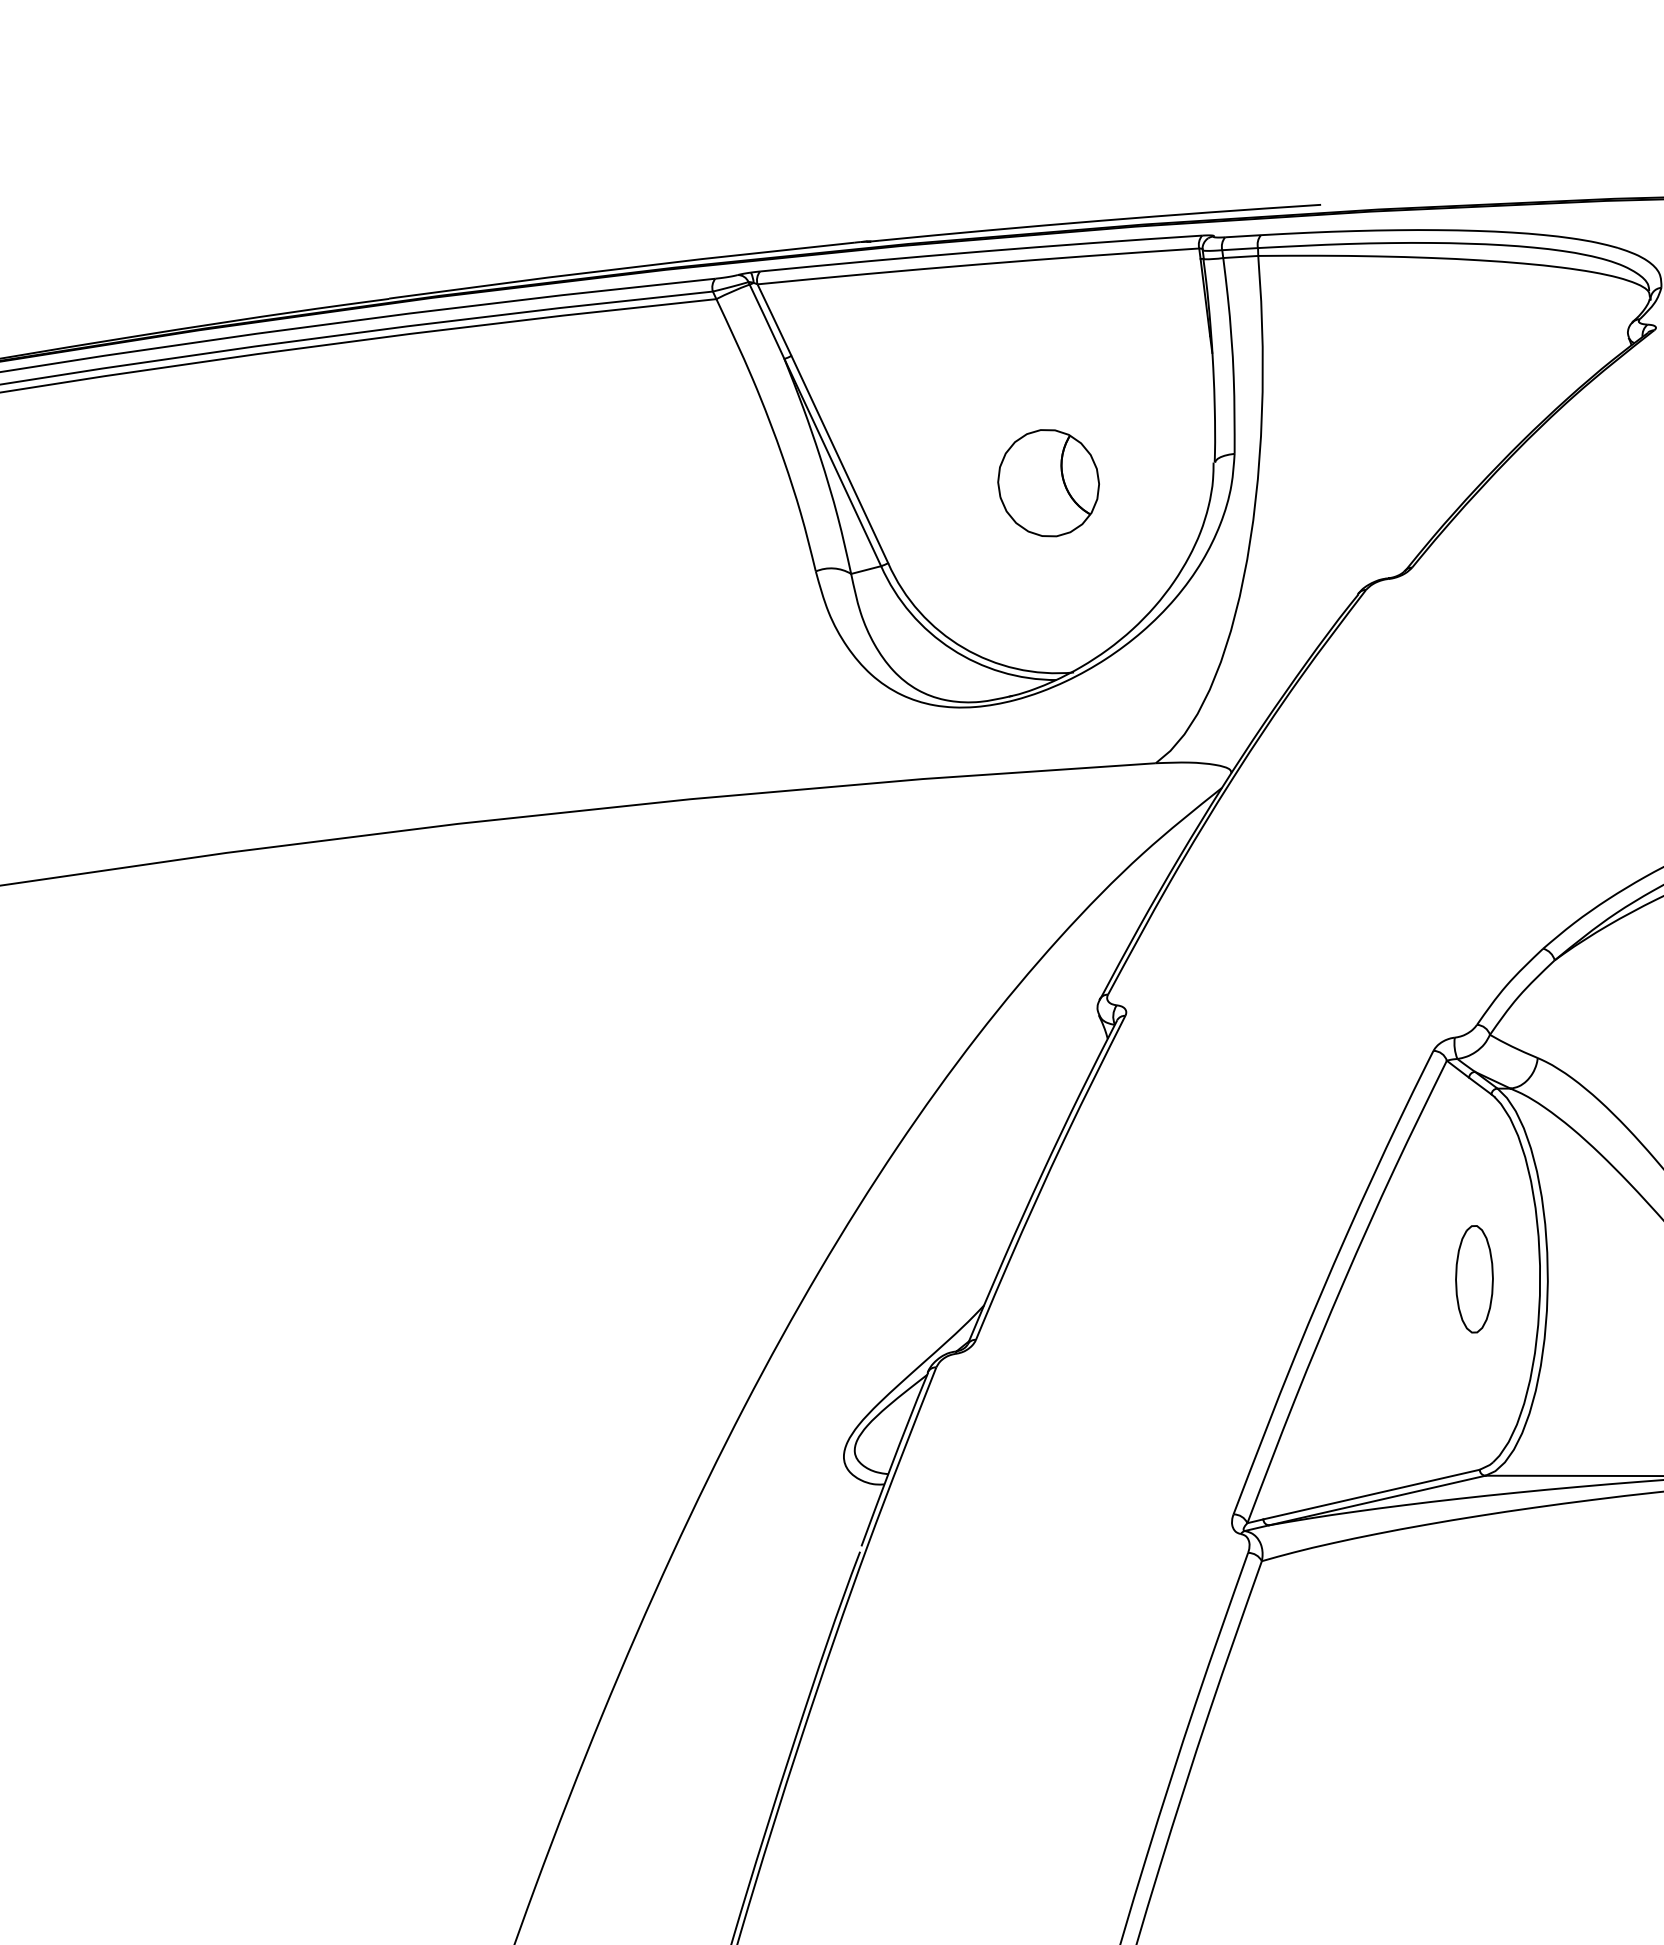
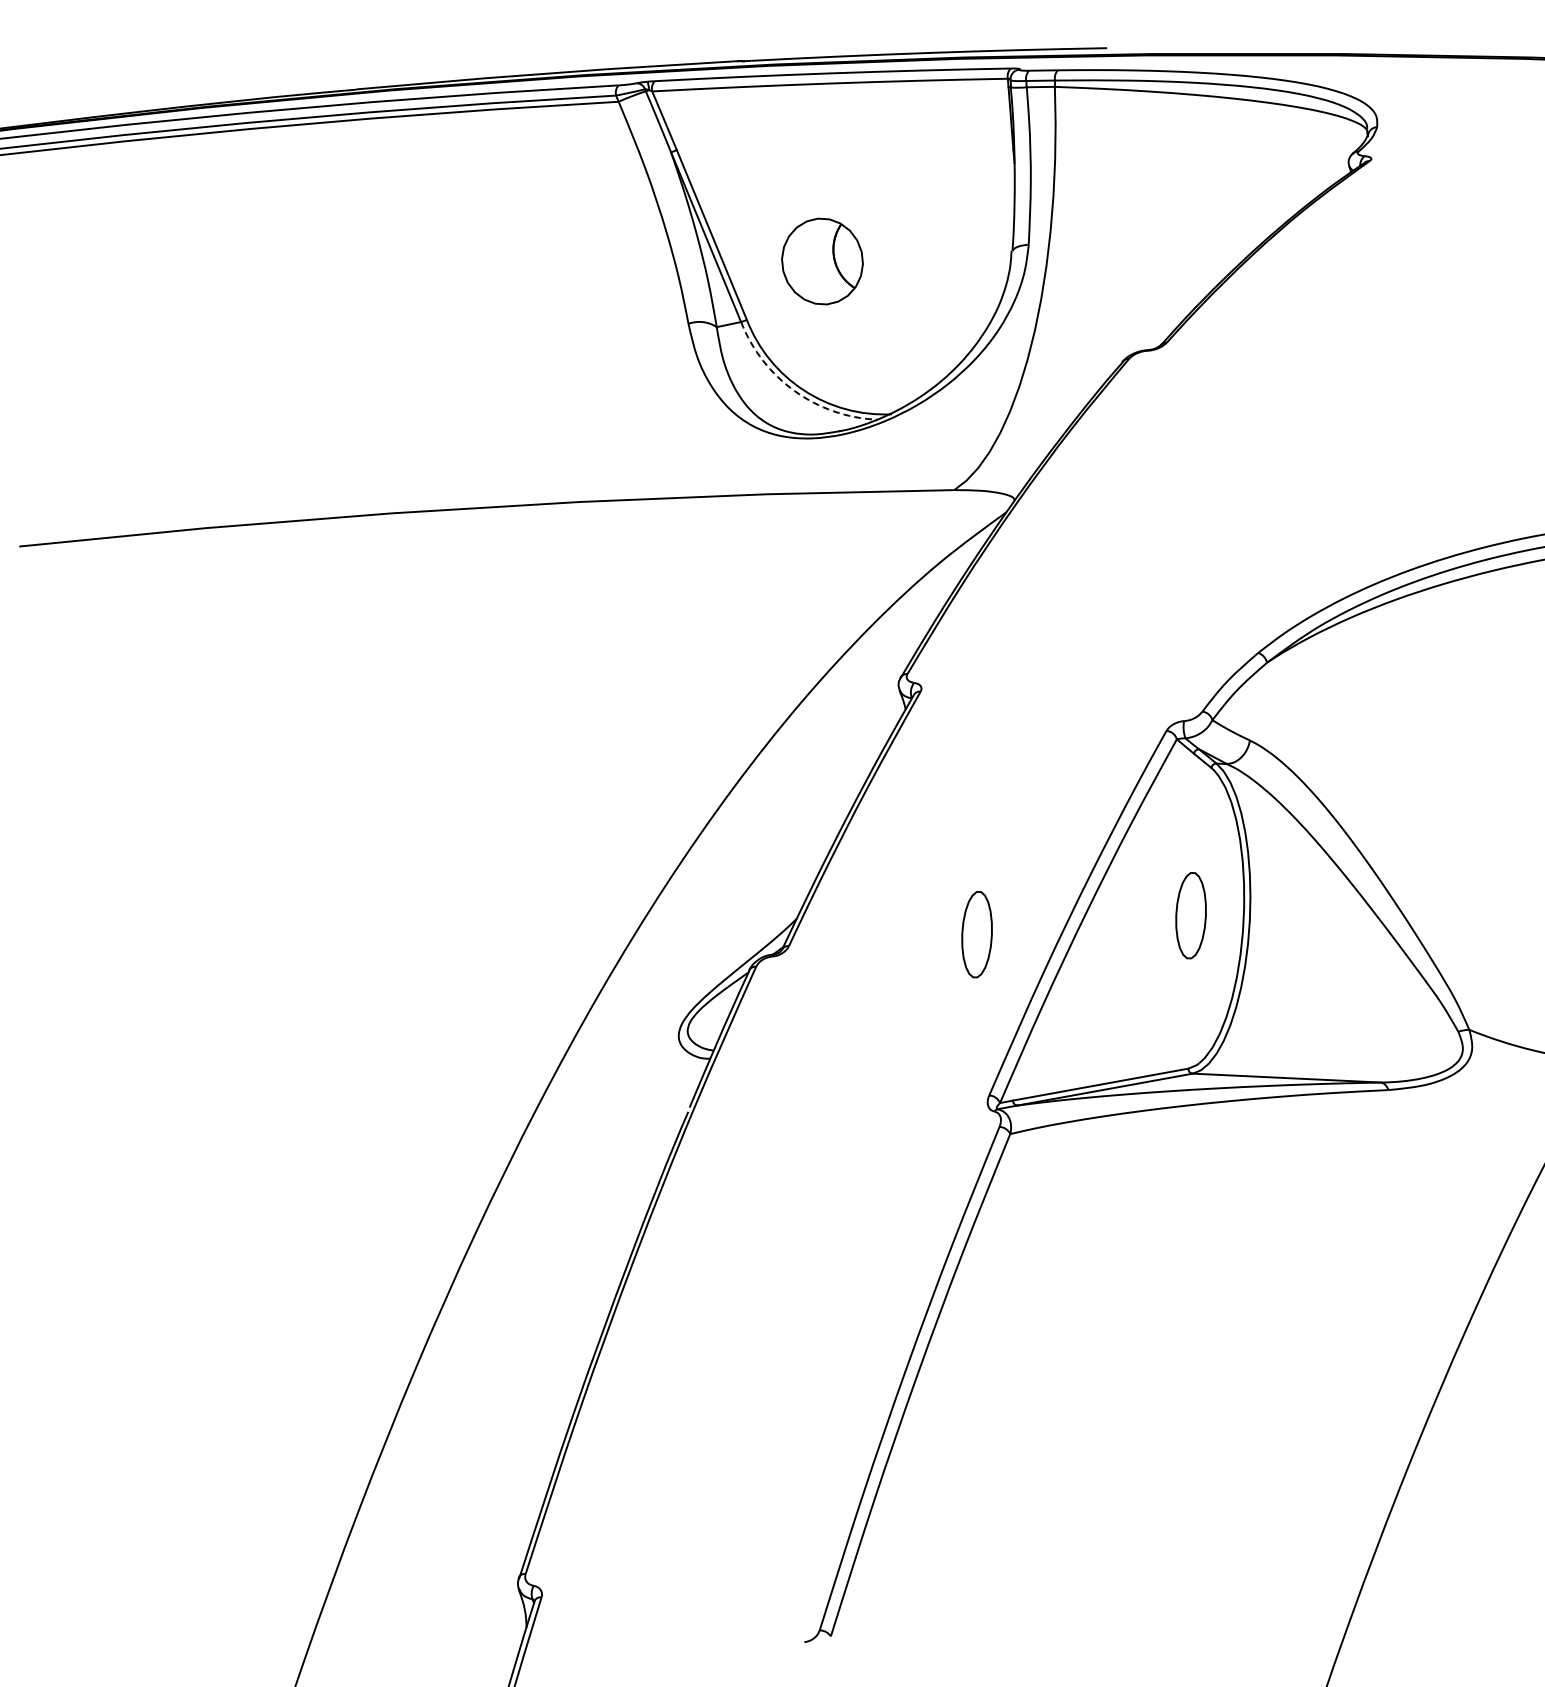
part: (1048, 483) -> (822, 261), moved
arc: (951, 649) -> (794, 391), solid -> dashed
part: (1208, 1314) -> (976, 934), added

